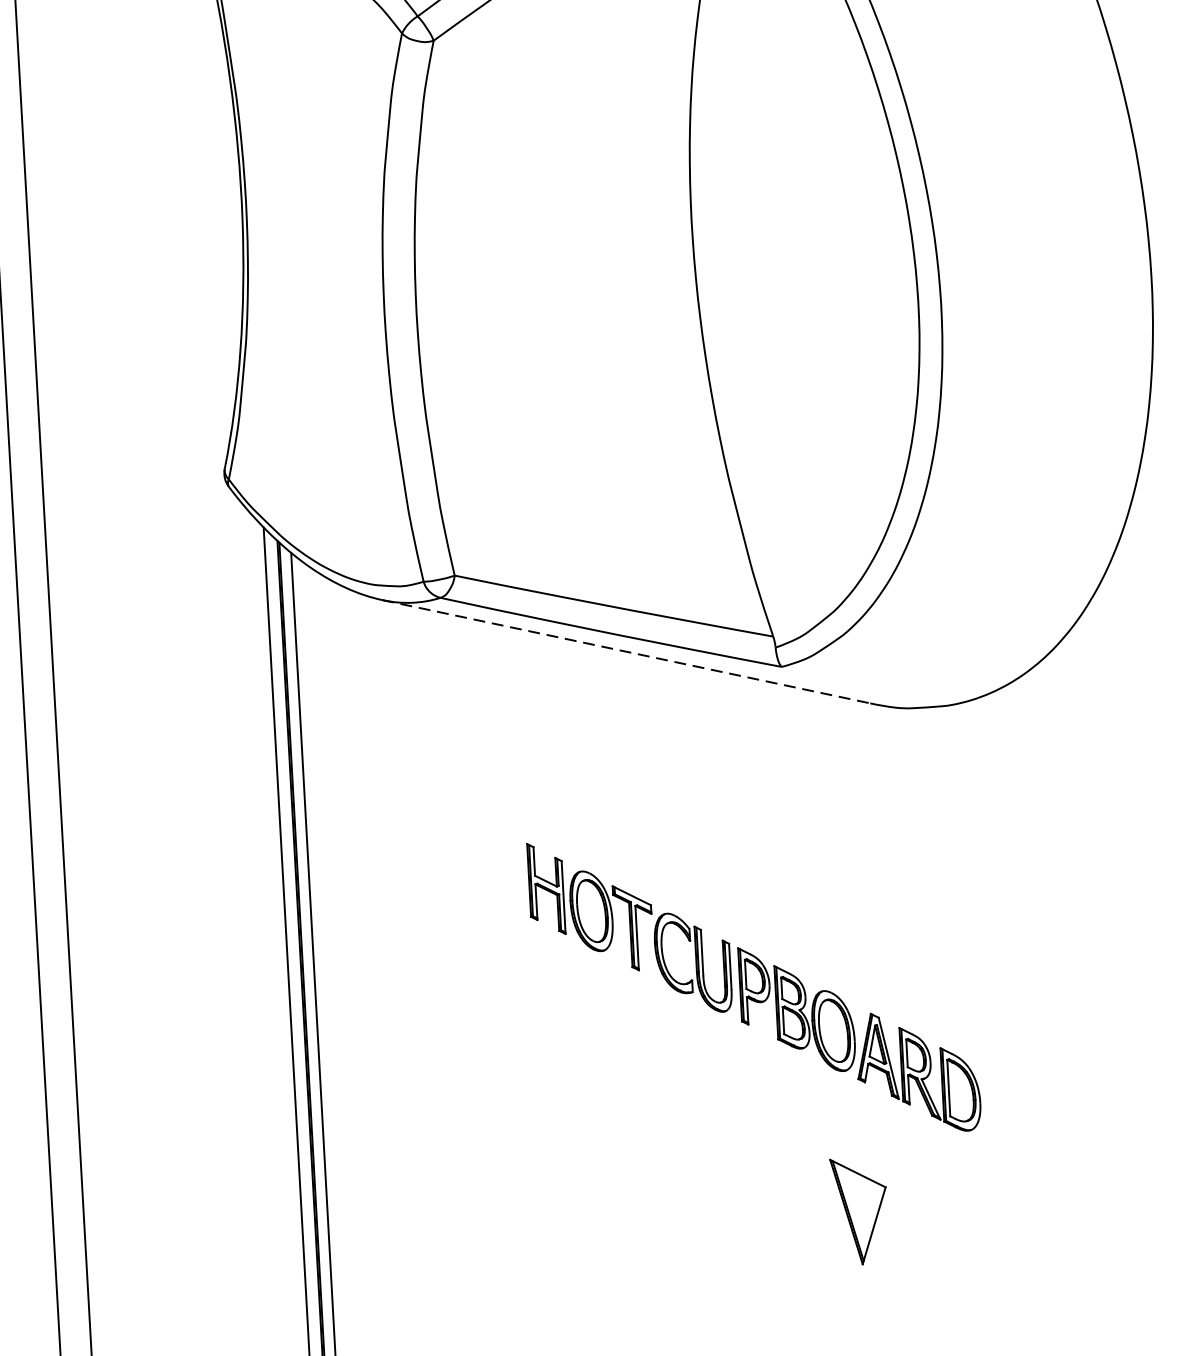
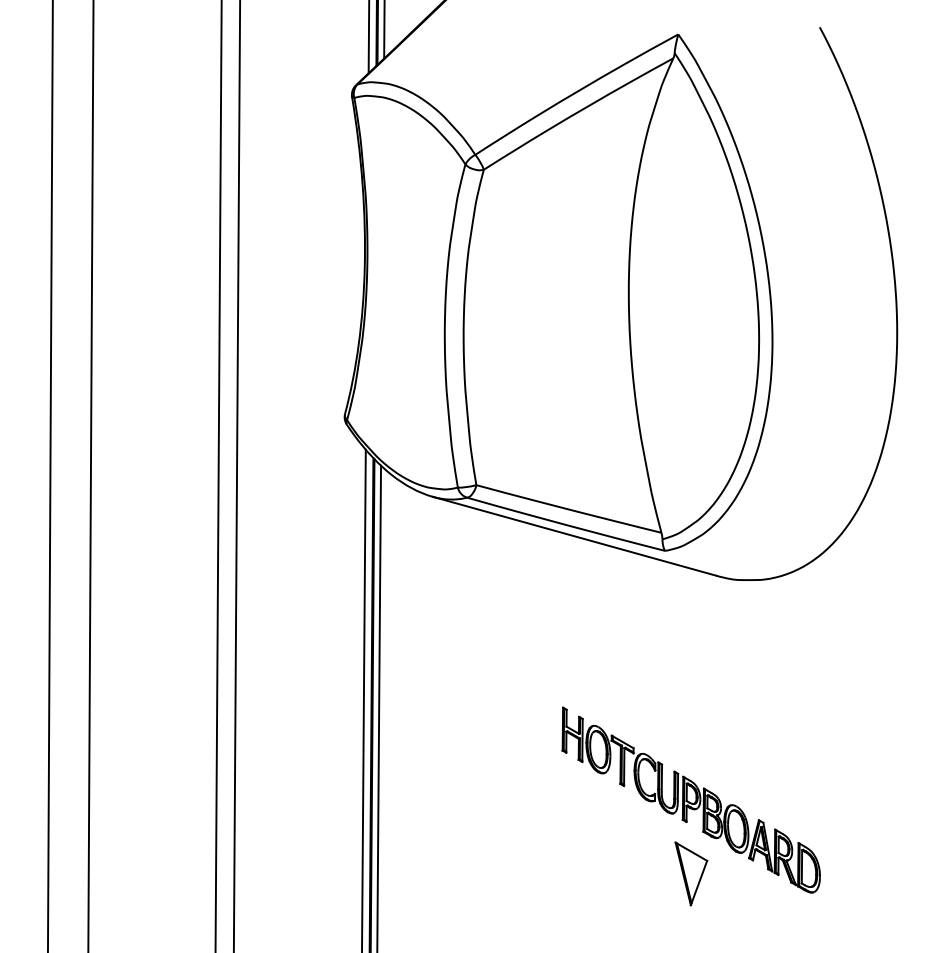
line: (626, 652) -> (574, 536), dashed -> solid
part: (752, 985) -> (690, 799), moved

